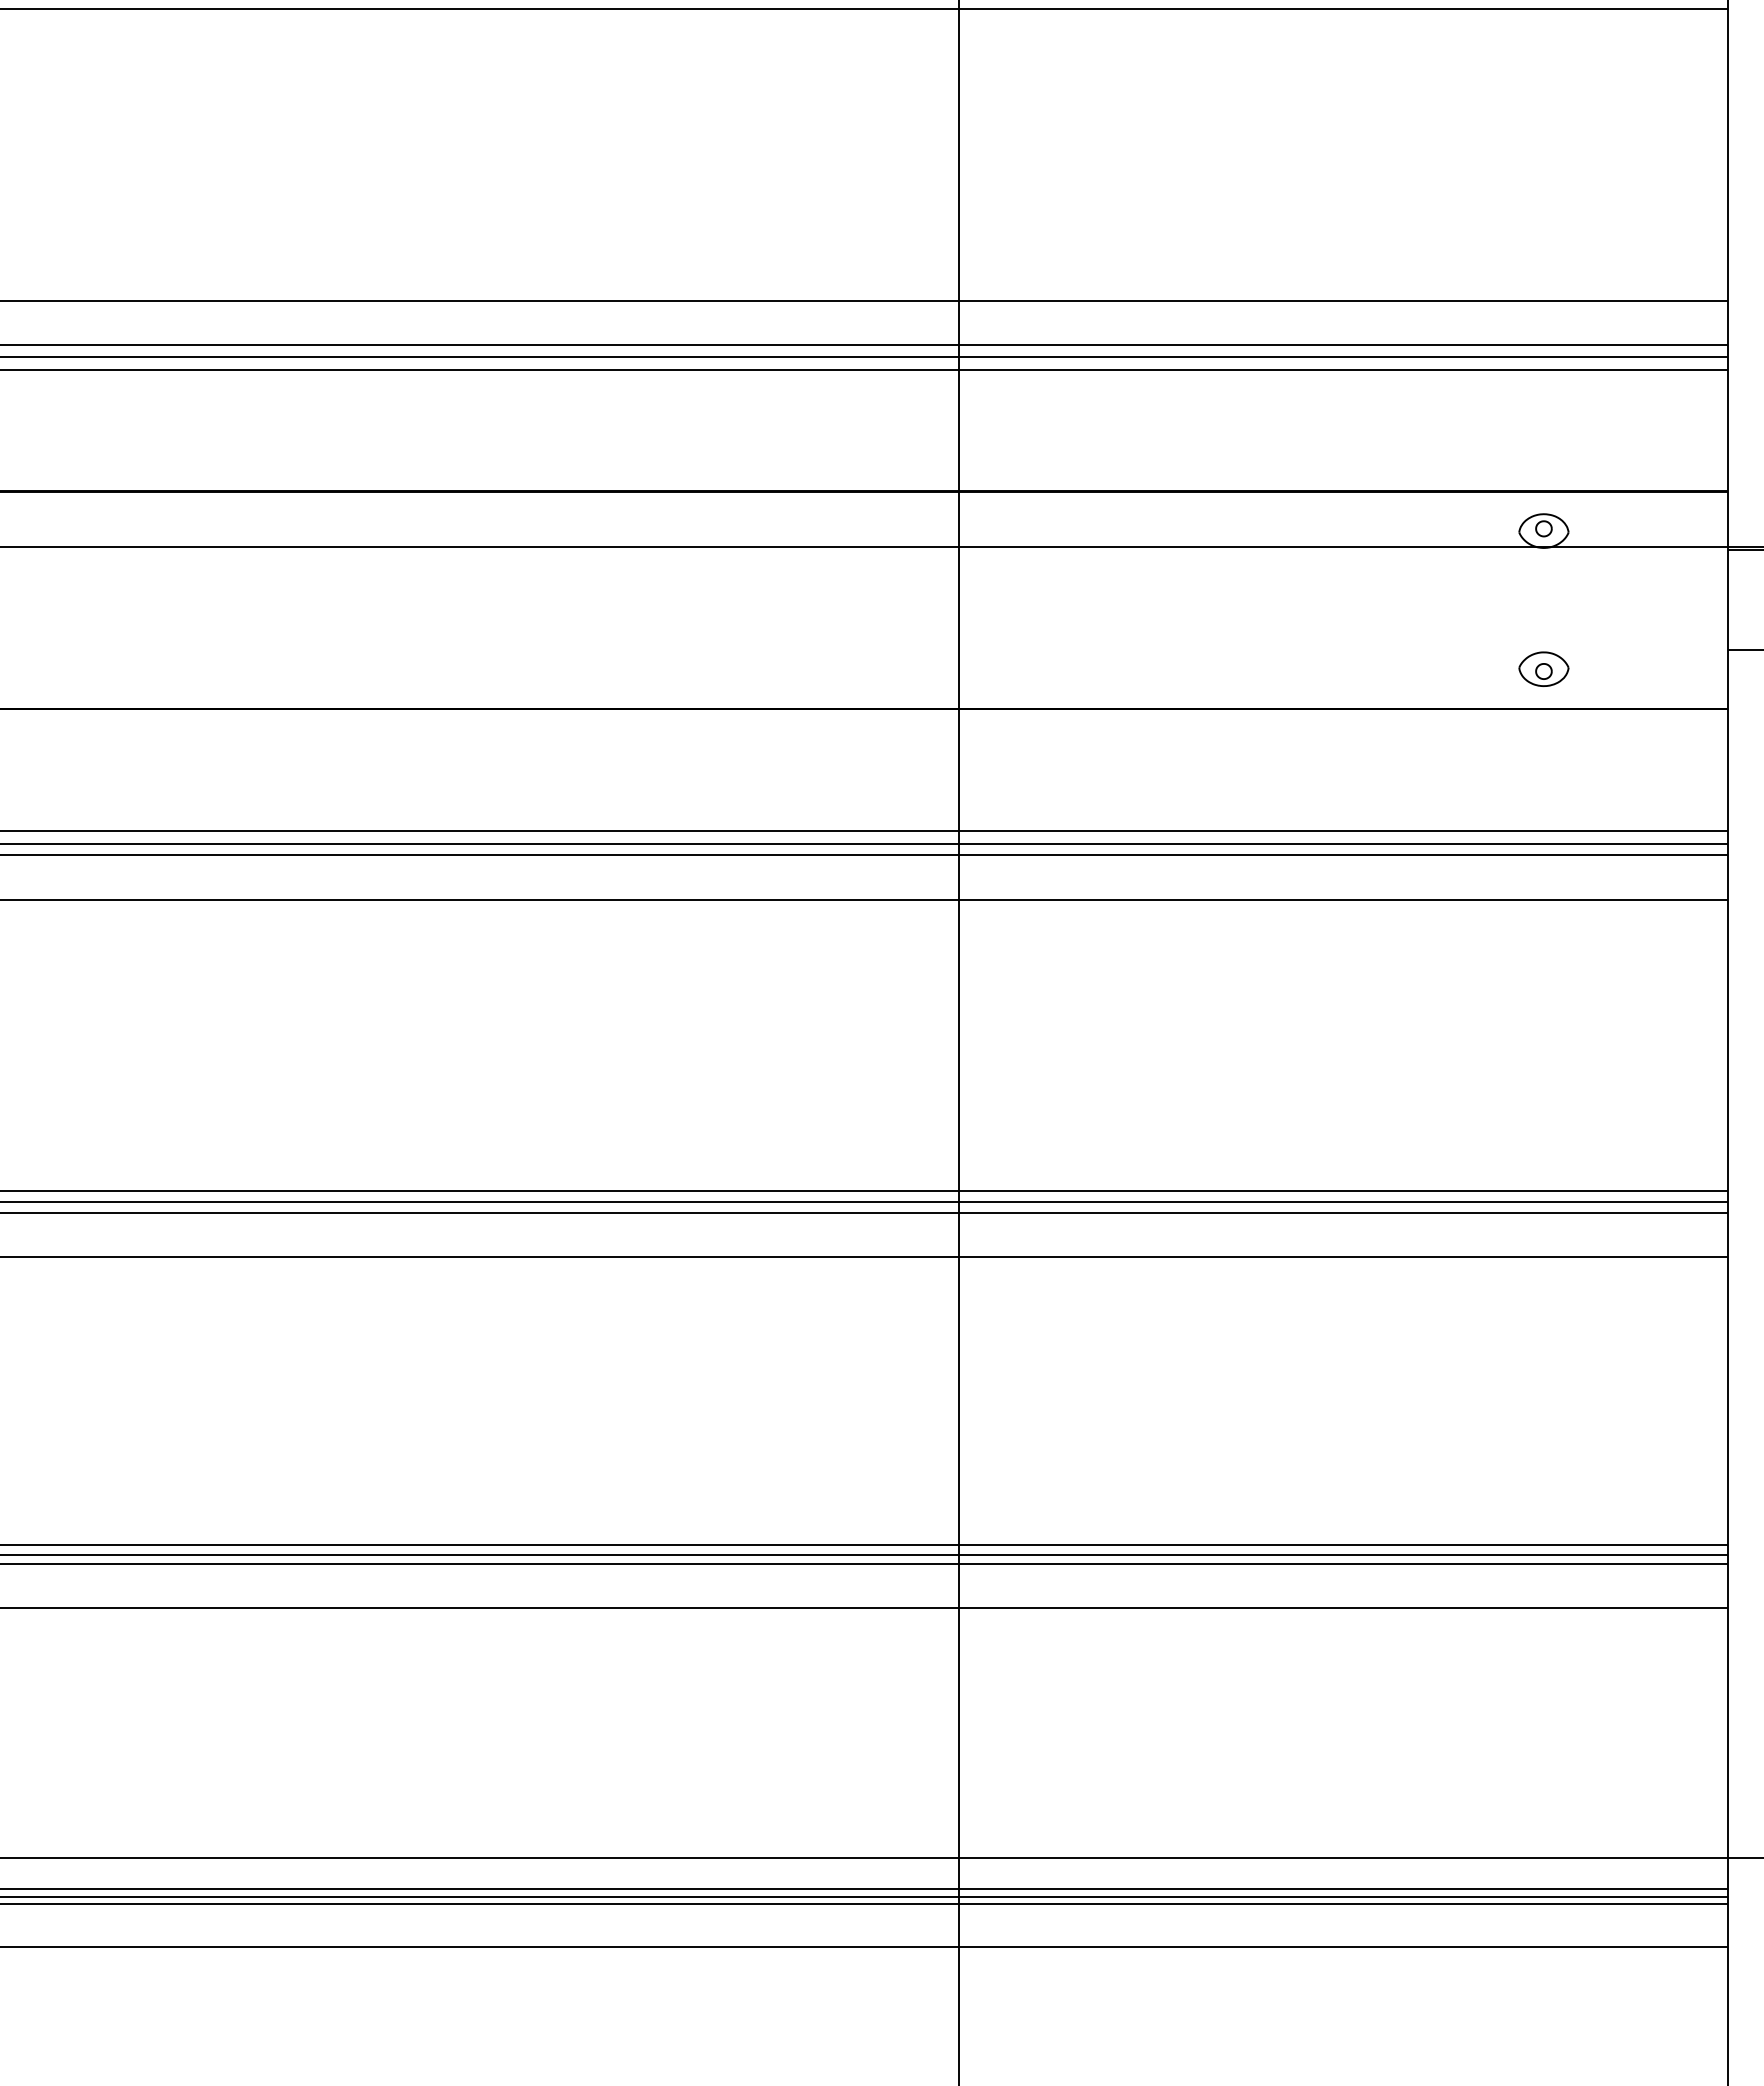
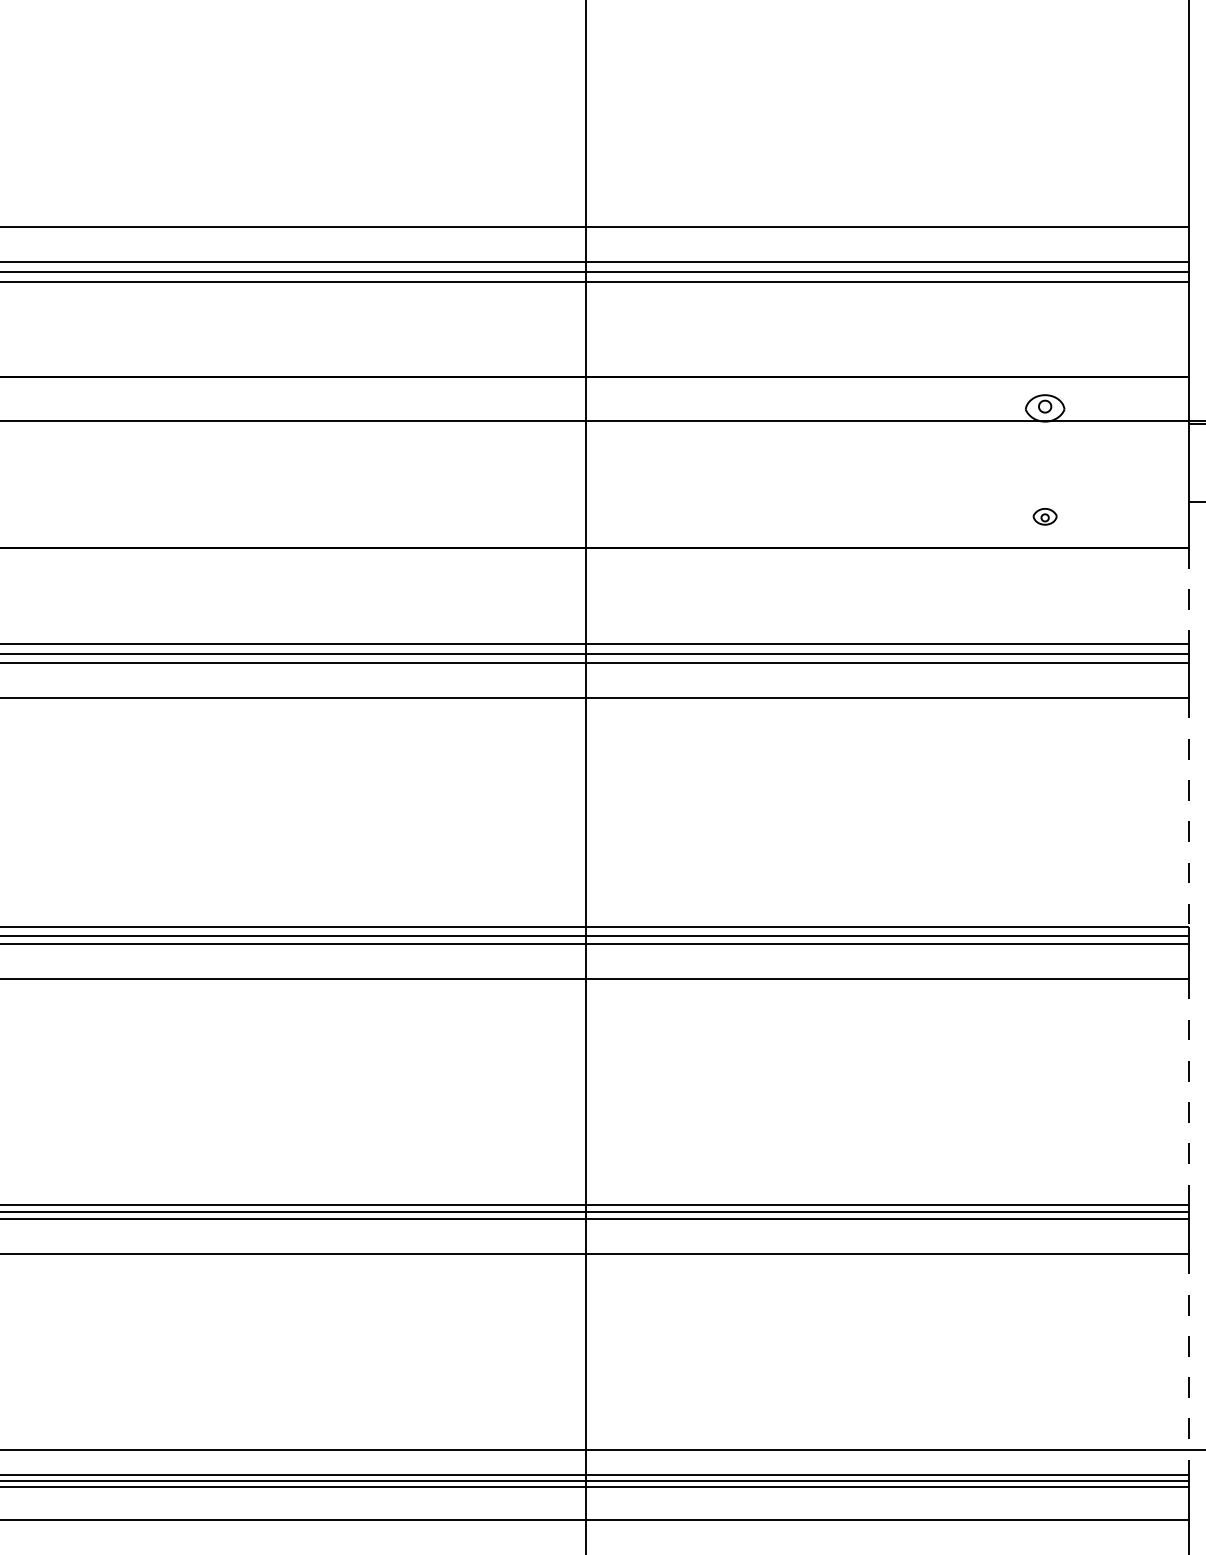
part: (1543, 668) -> (1044, 516), size x0.6
line: (1727, 769) -> (1189, 595), solid -> dashed
line: (1727, 1045) -> (1189, 812), solid -> dashed
line: (1727, 1401) -> (1189, 1091), solid -> dashed
line: (1727, 1748) -> (1189, 1364), solid -> dashed

